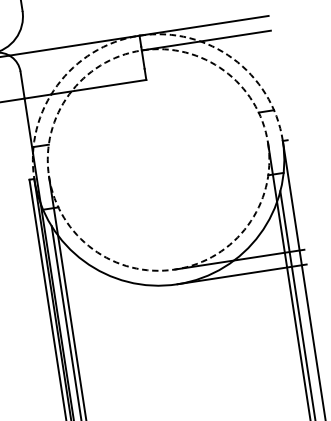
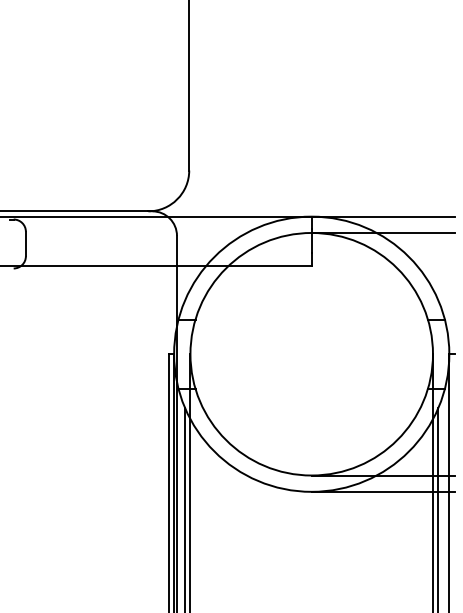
arc: (139, 35) -> (311, 216), dashed -> solid
circle: (158, 159) -> (311, 353), dashed -> solid

